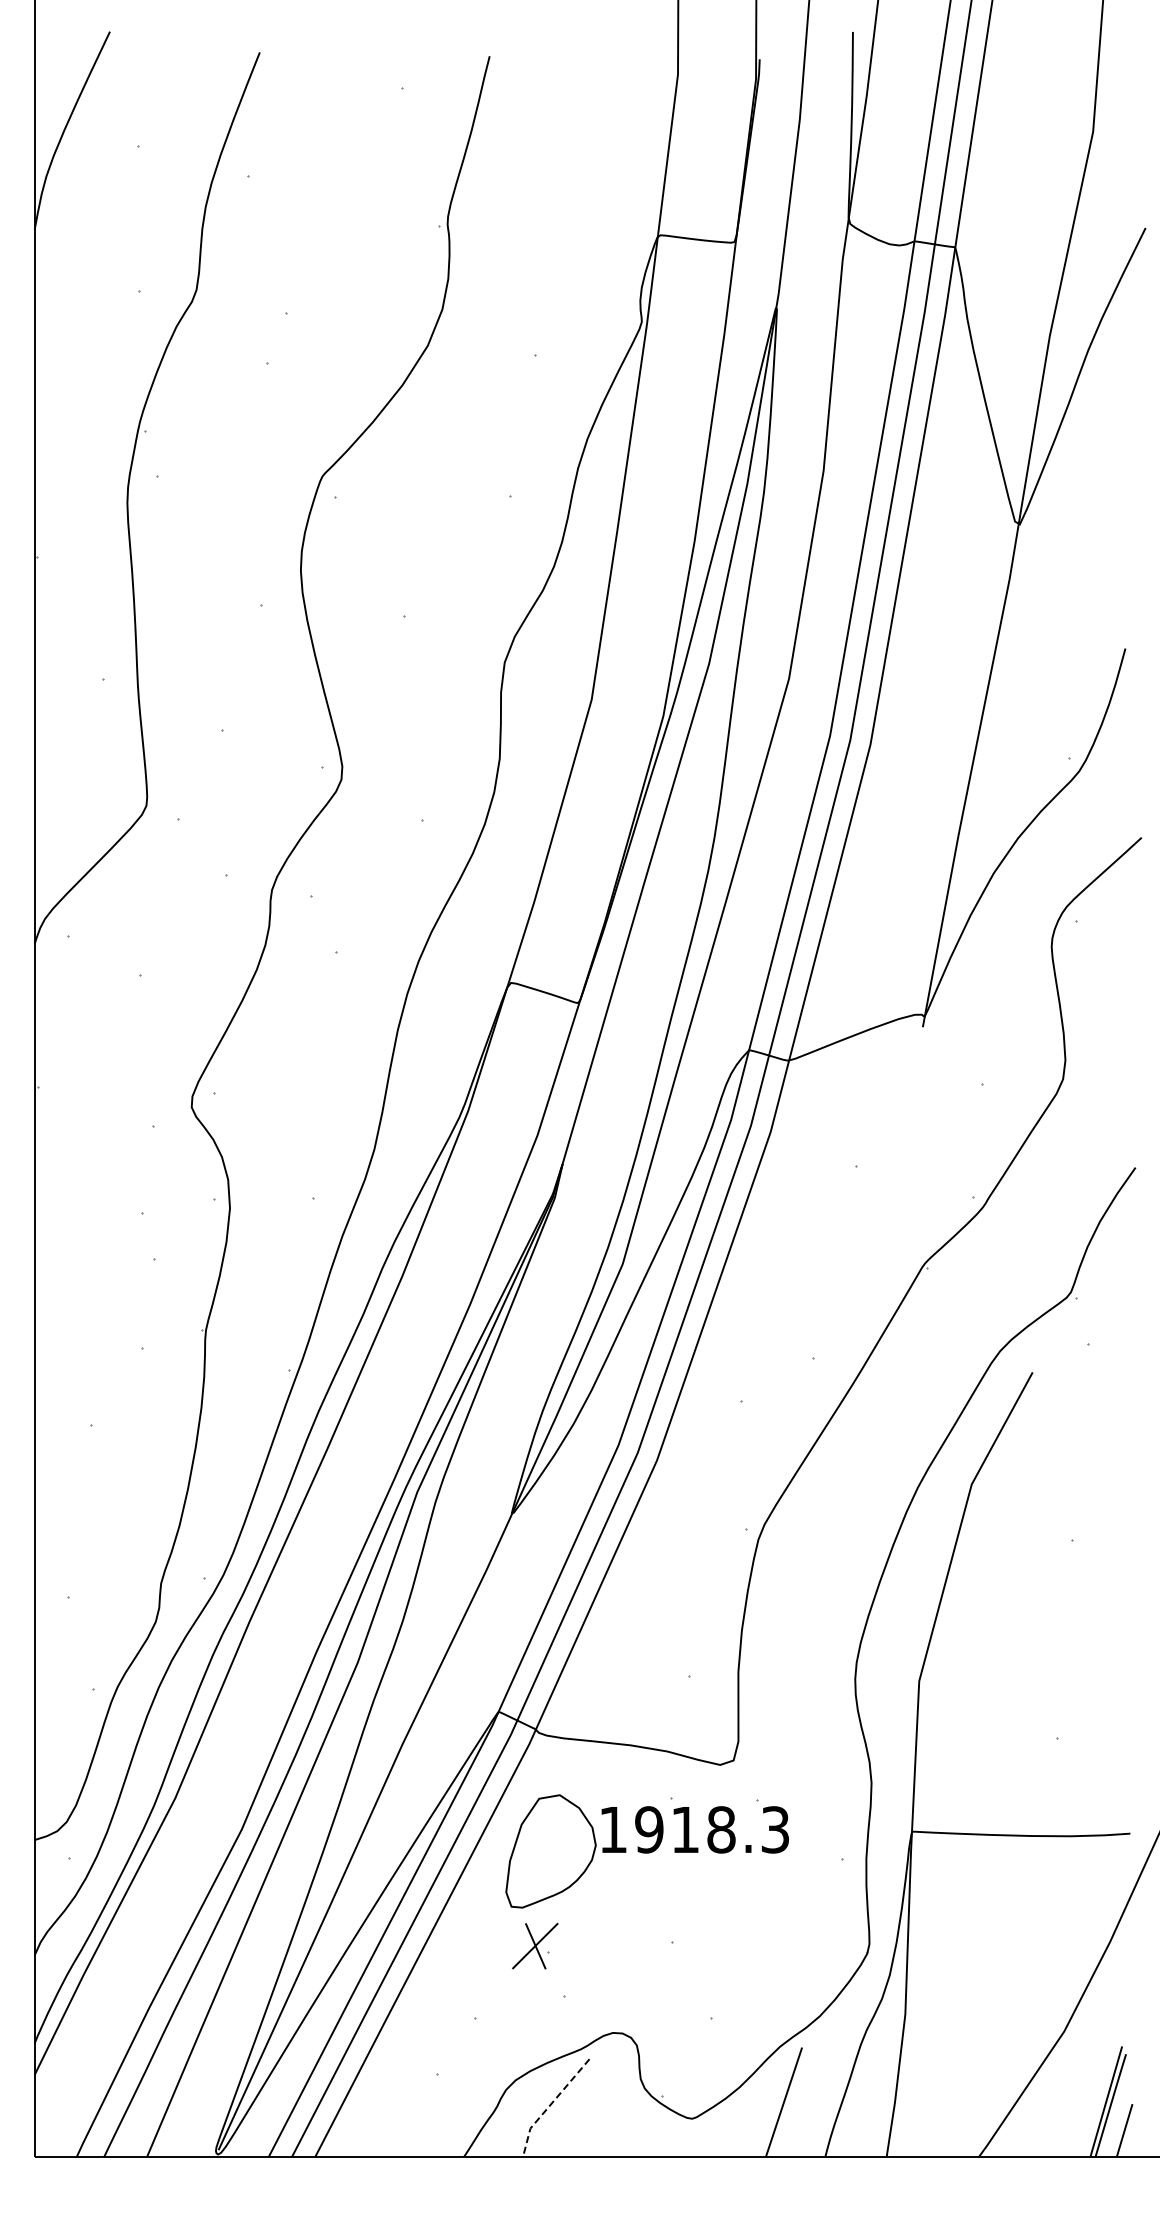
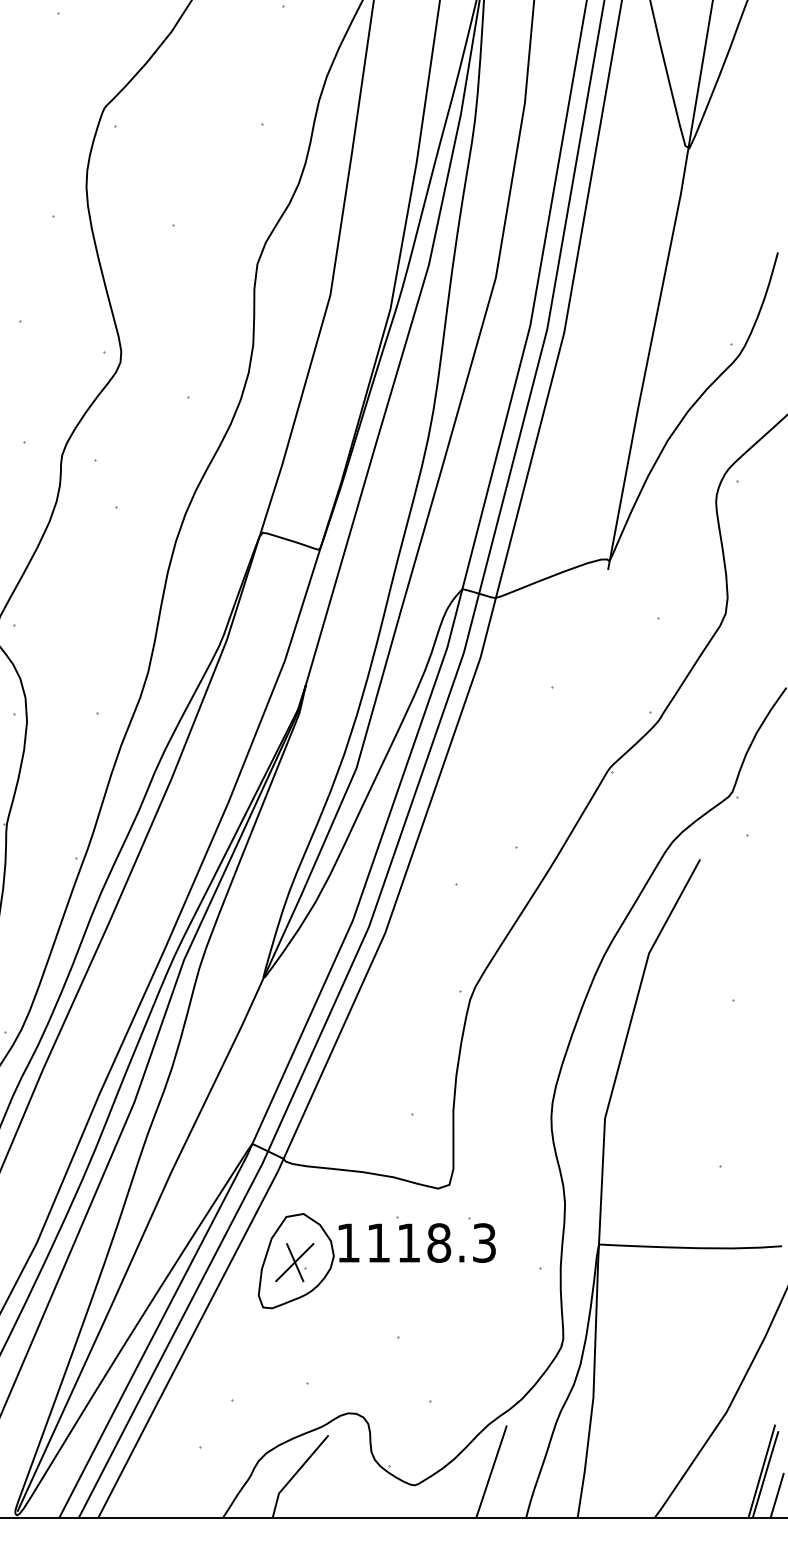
text: (649, 1829) -> (378, 1242), 1918.3 -> 1118.3
part: (535, 1945) -> (294, 1262), moved
line: (549, 2105) -> (294, 1474), dashed -> solid

